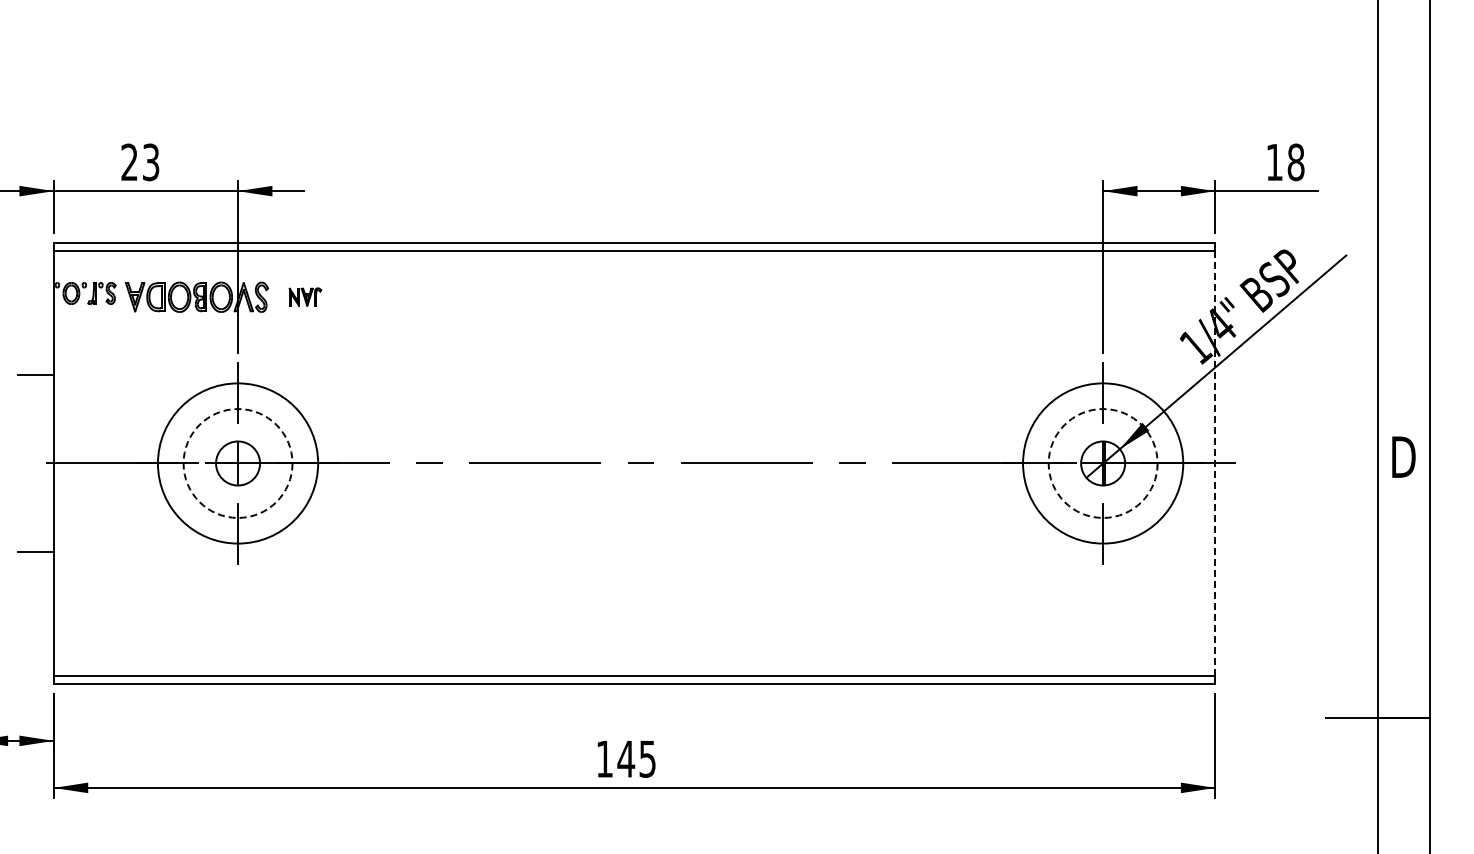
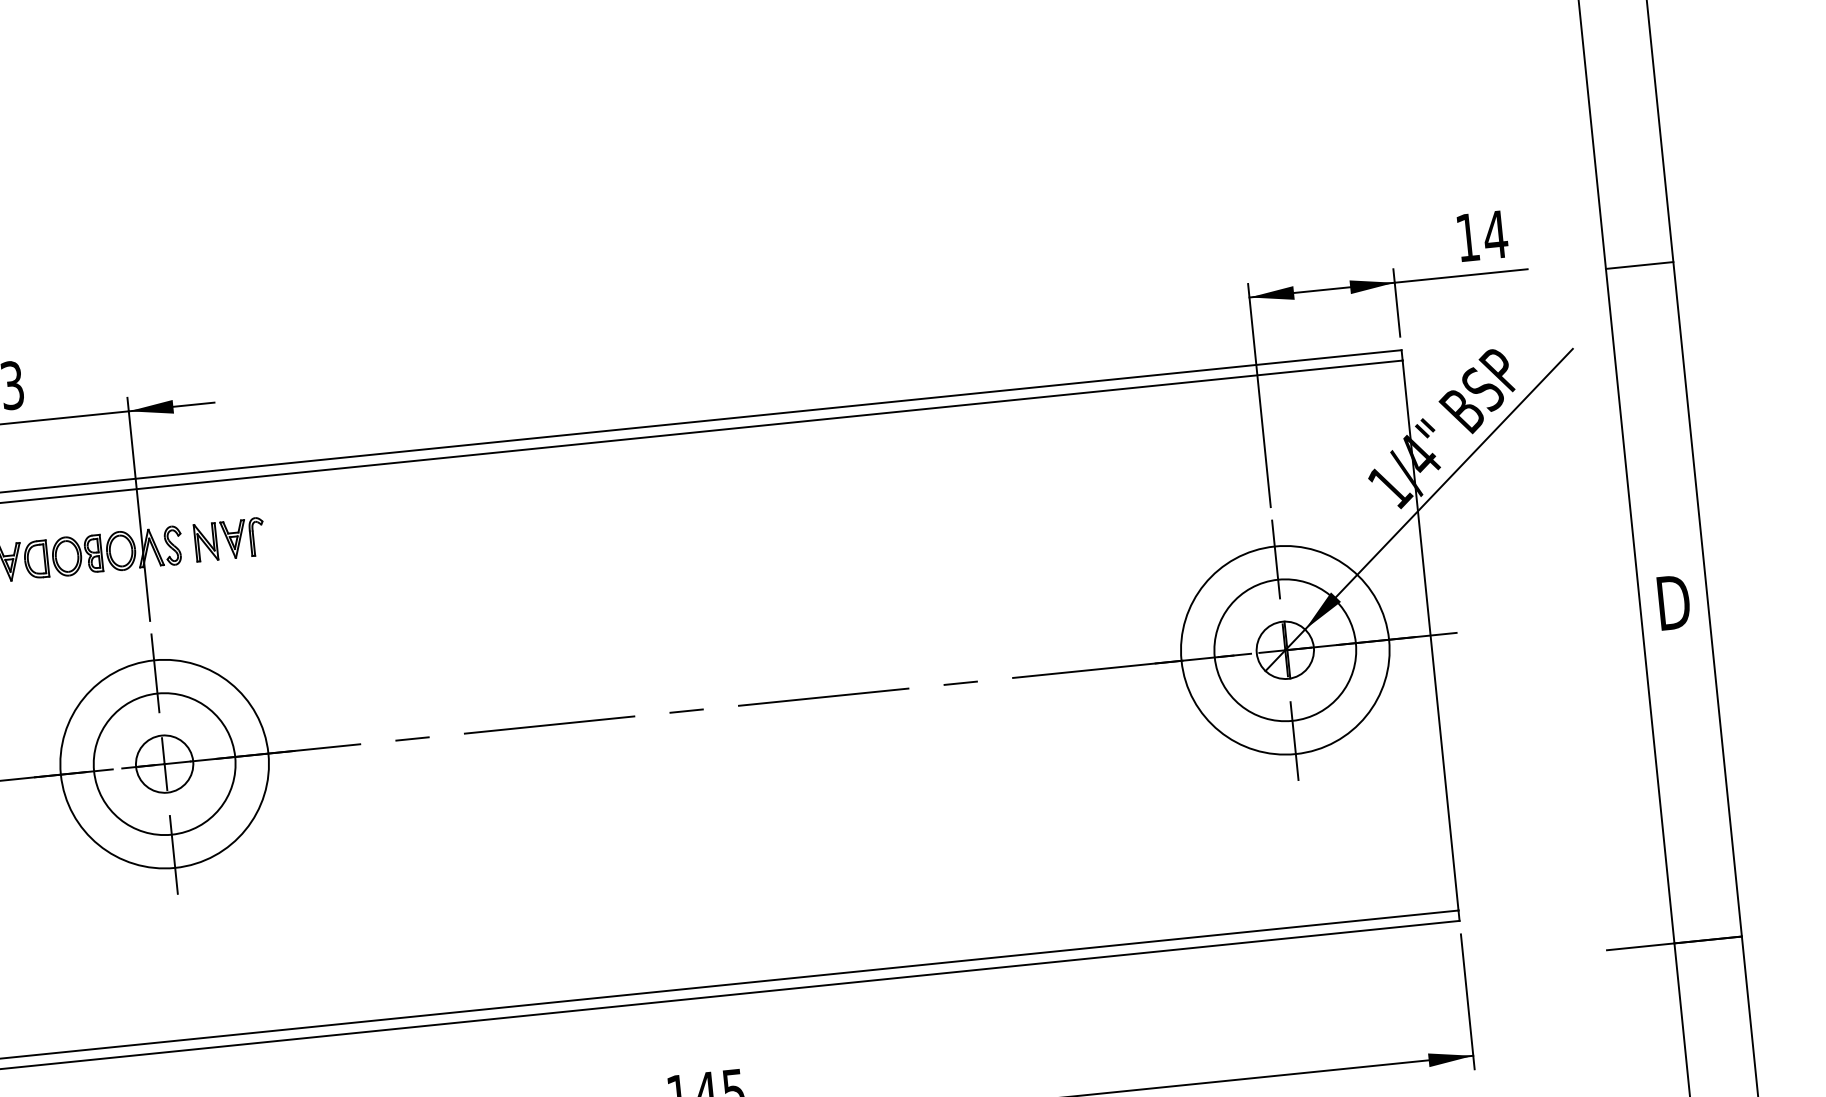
text: (1295, 162) -> (1494, 235), 18 -> 14
line: (1403, 196) -> (1639, 264), added
part: (305, 296) -> (230, 538), size x1.67
circle: (237, 463) -> (163, 764), dashed -> solid
circle: (1102, 463) -> (1284, 650), dashed -> solid
line: (1215, 464) -> (1431, 636), dashed -> solid

